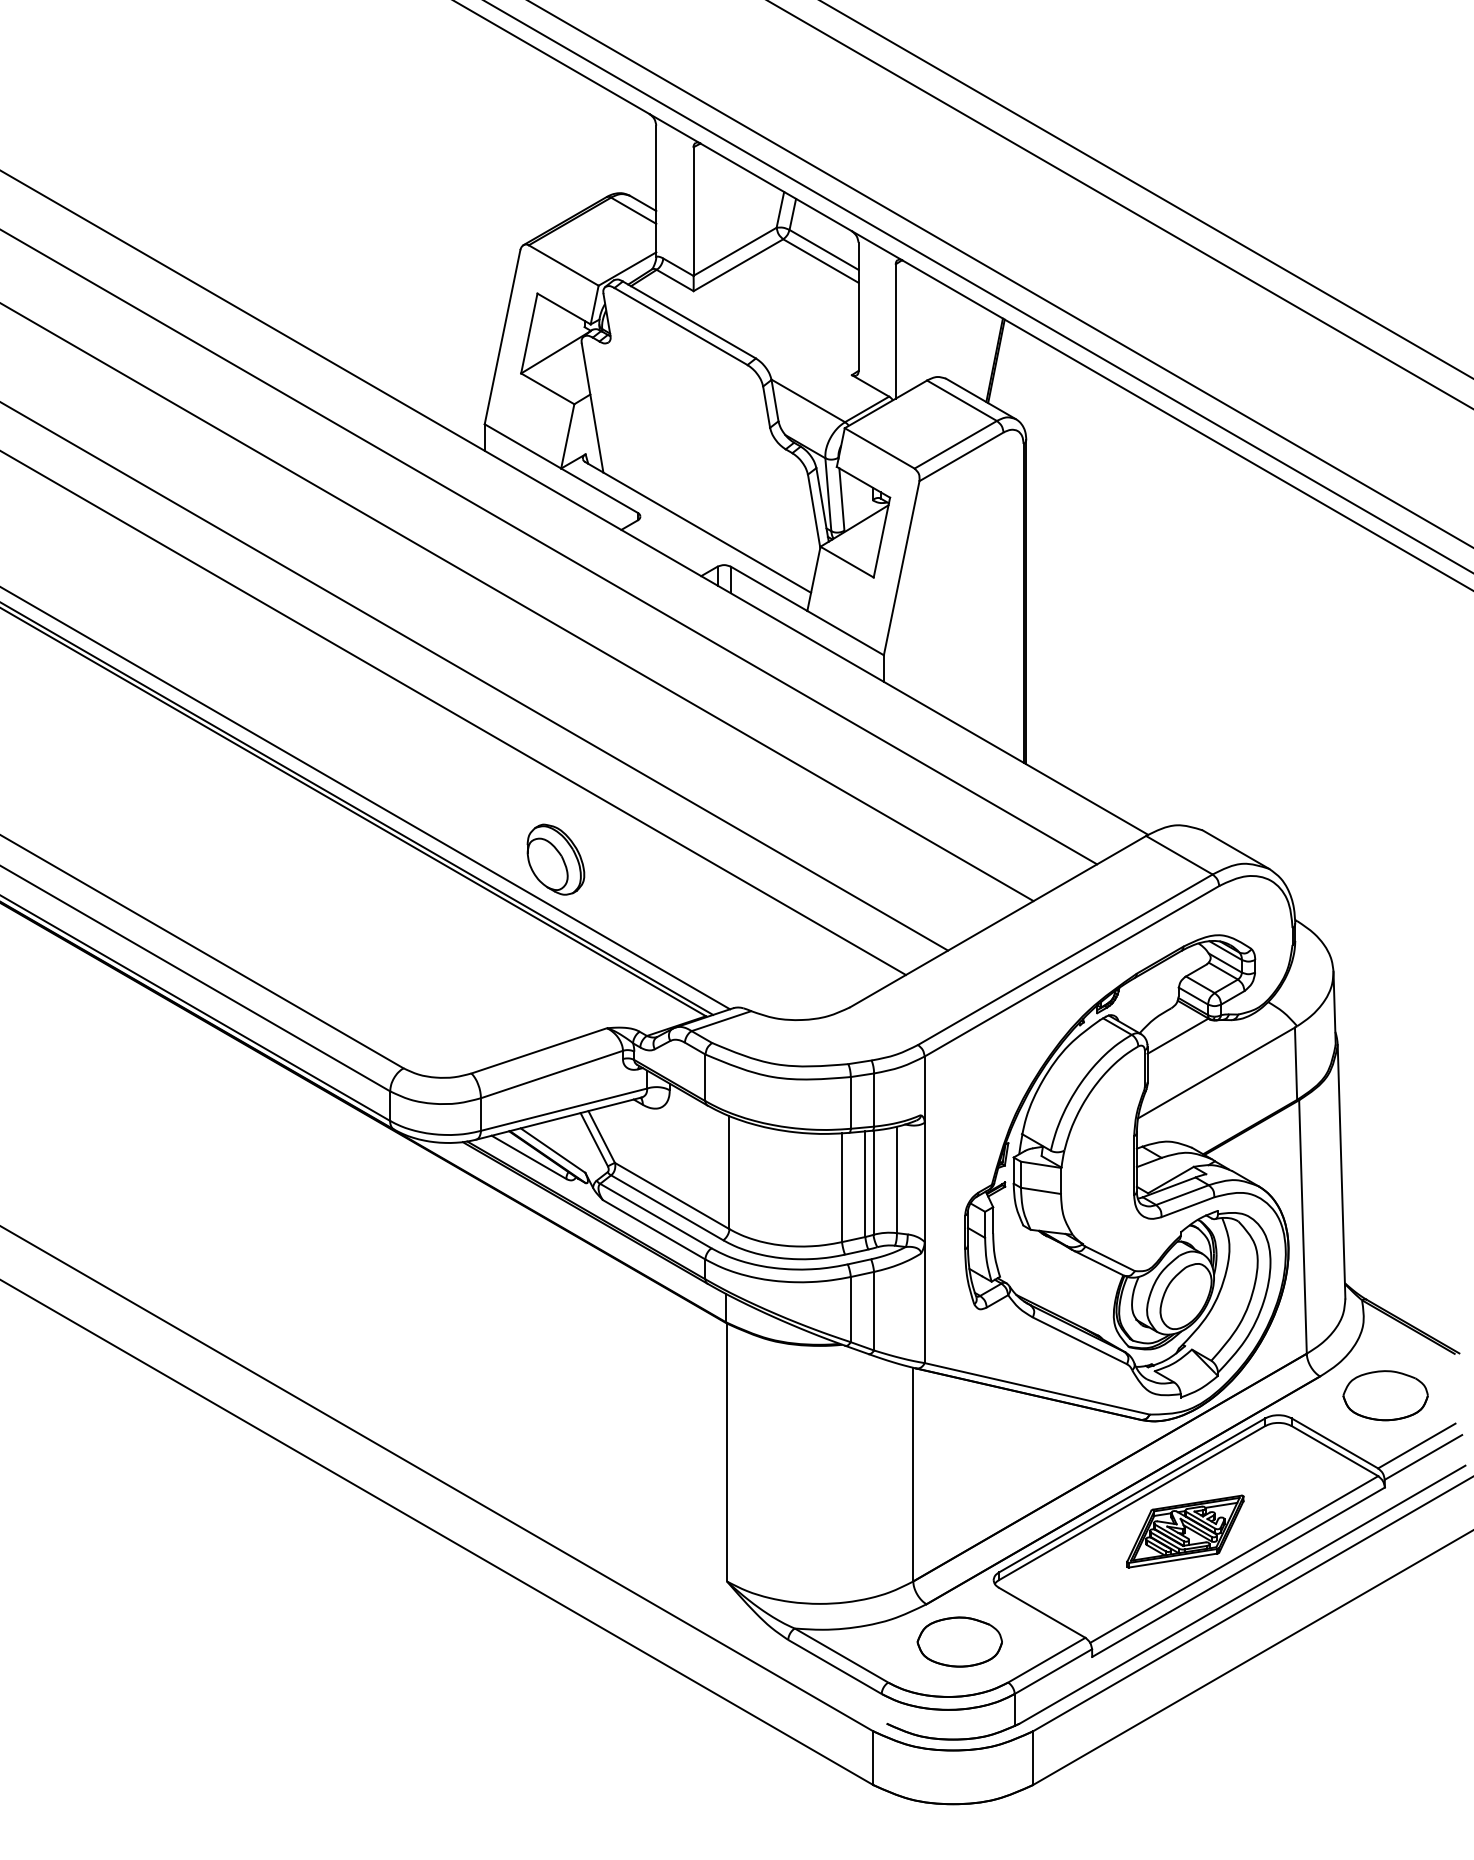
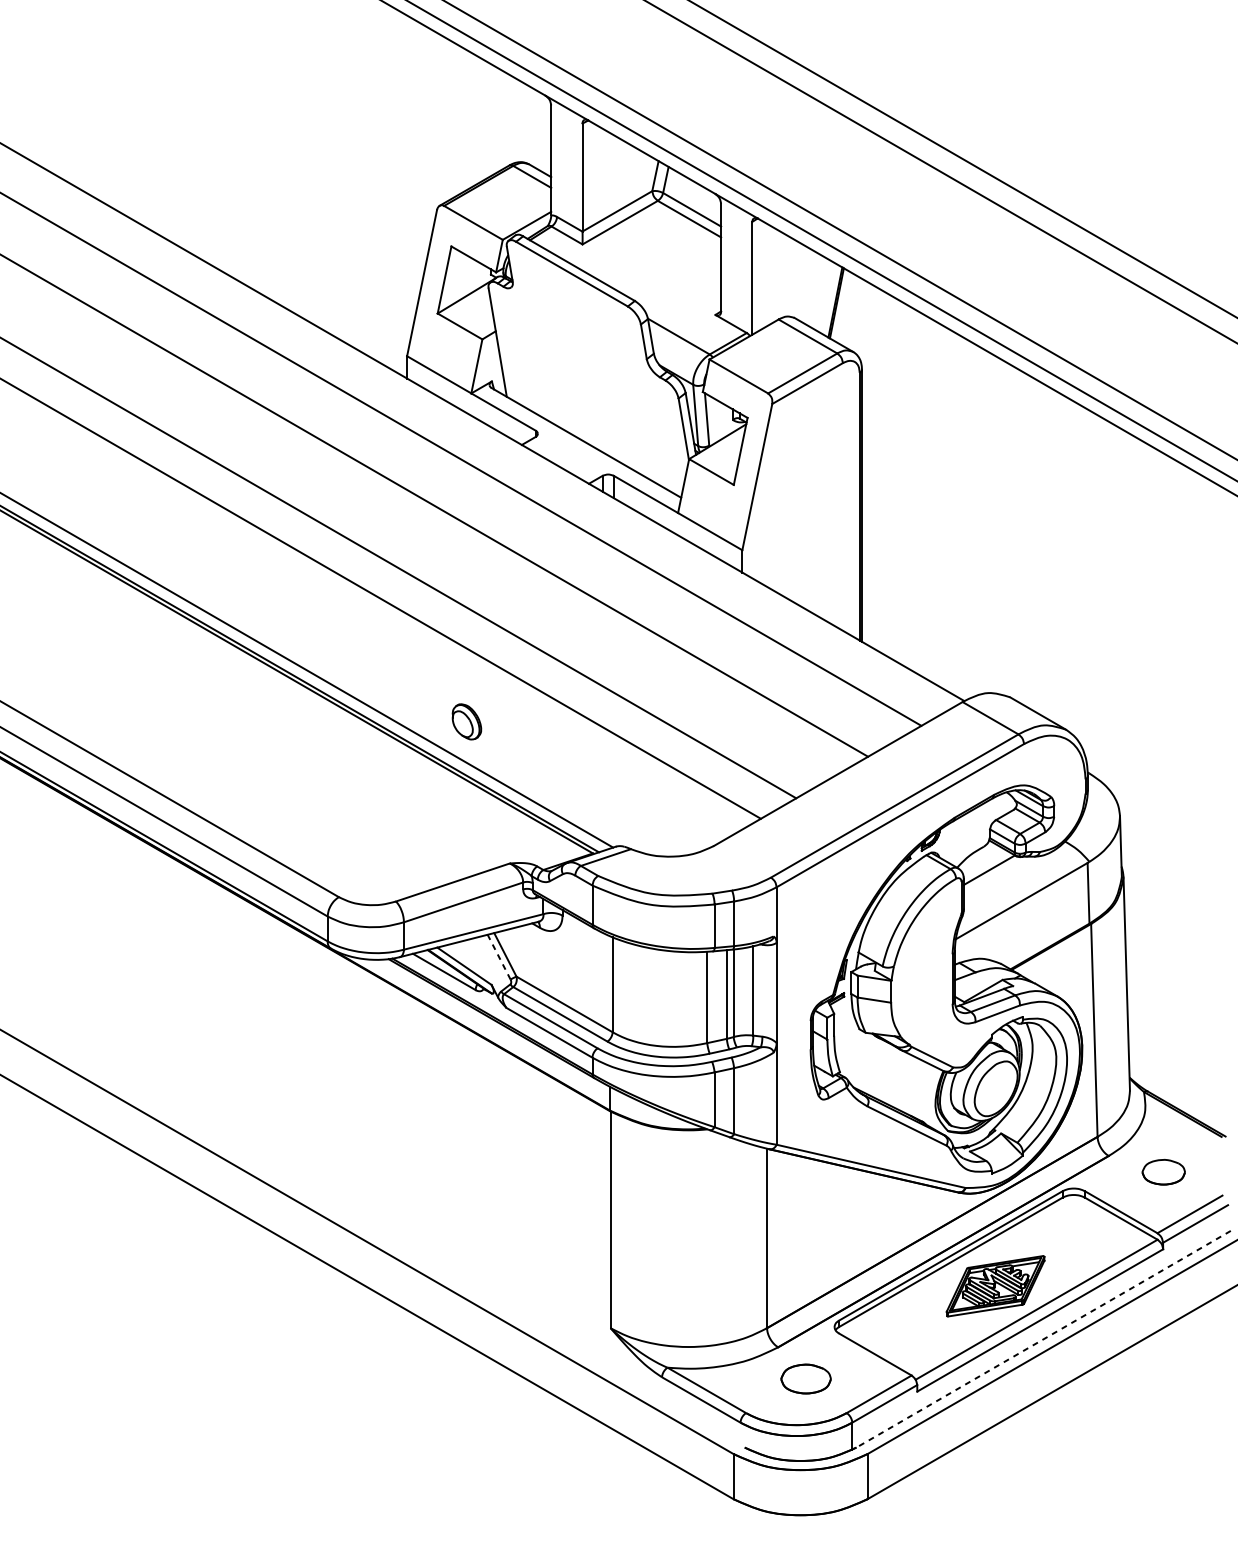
part: (555, 859) -> (466, 721), size x0.6
line: (594, 1139) -> (499, 956), solid -> dashed
part: (1385, 1395) -> (1163, 1171), size x0.6
line: (1242, 1594) -> (1043, 1339), solid -> dashed
part: (959, 1641) -> (805, 1378), size x0.7

